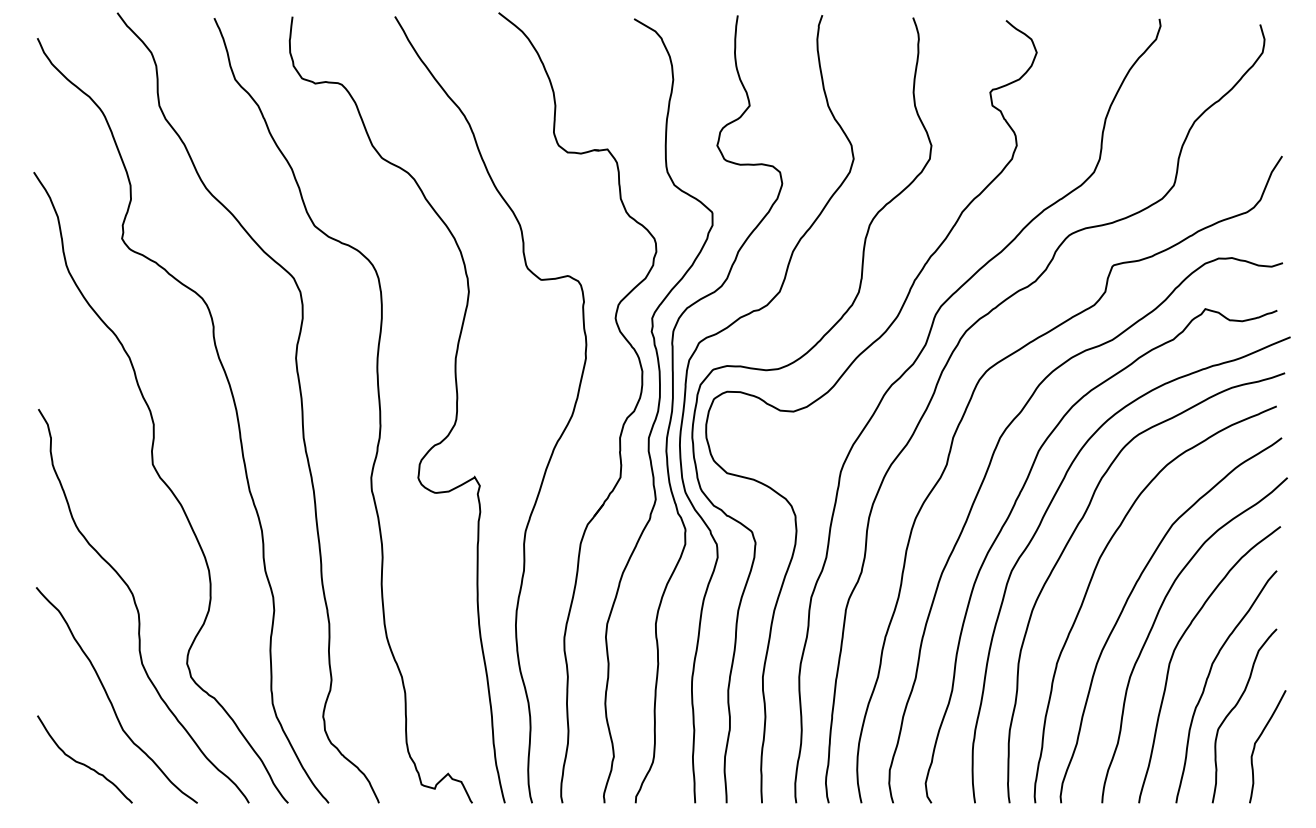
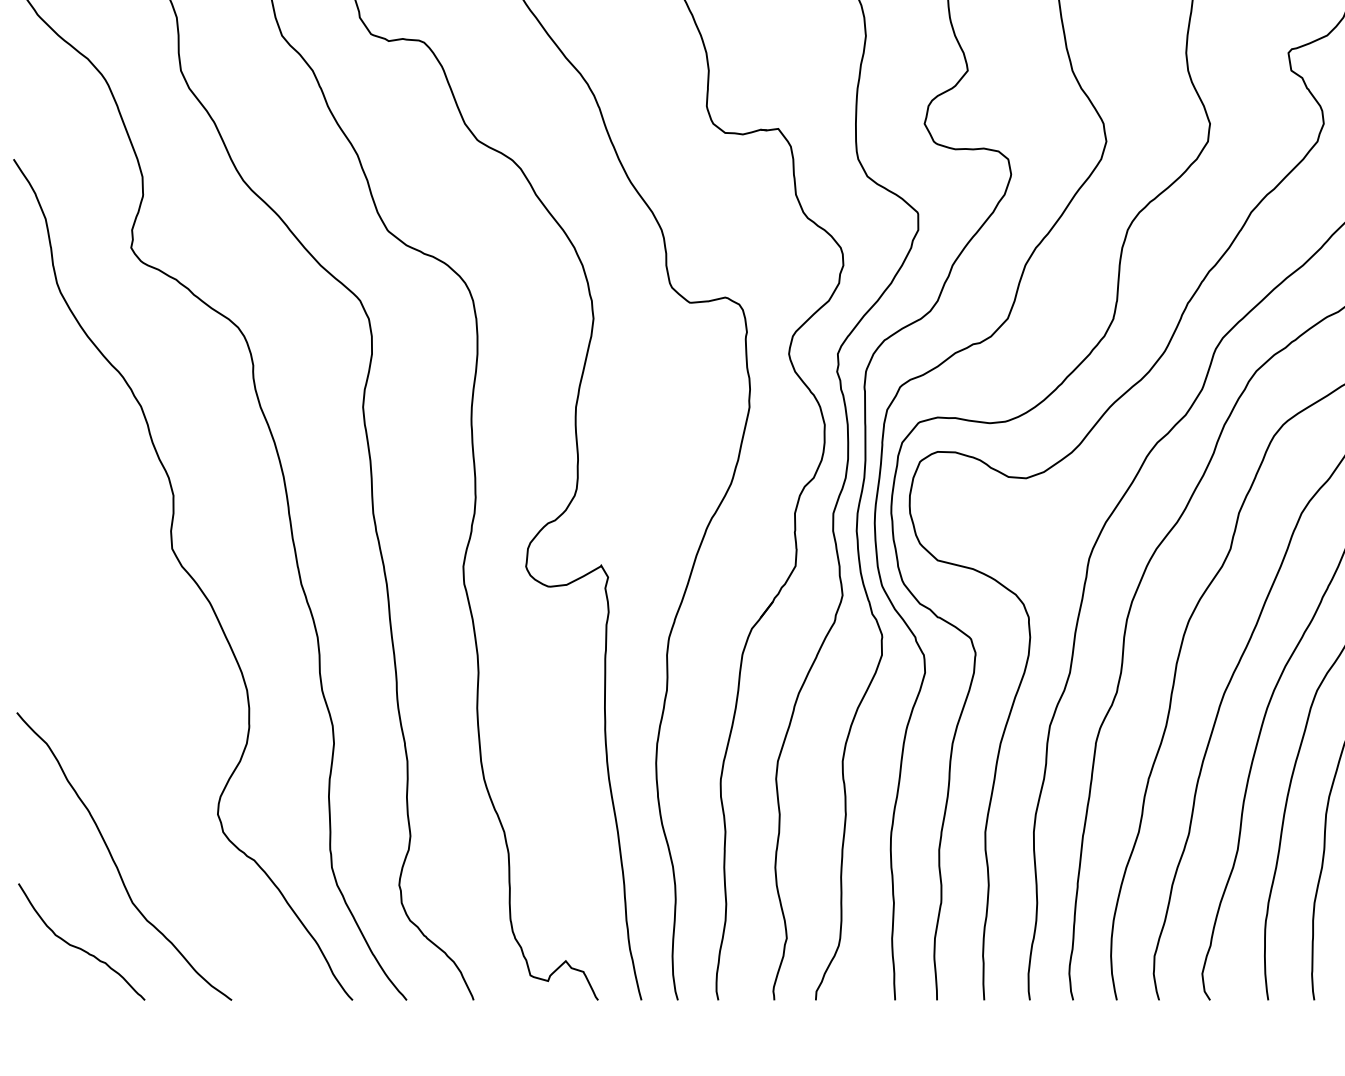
curve: (138, 608) -> (153, 740), removed

